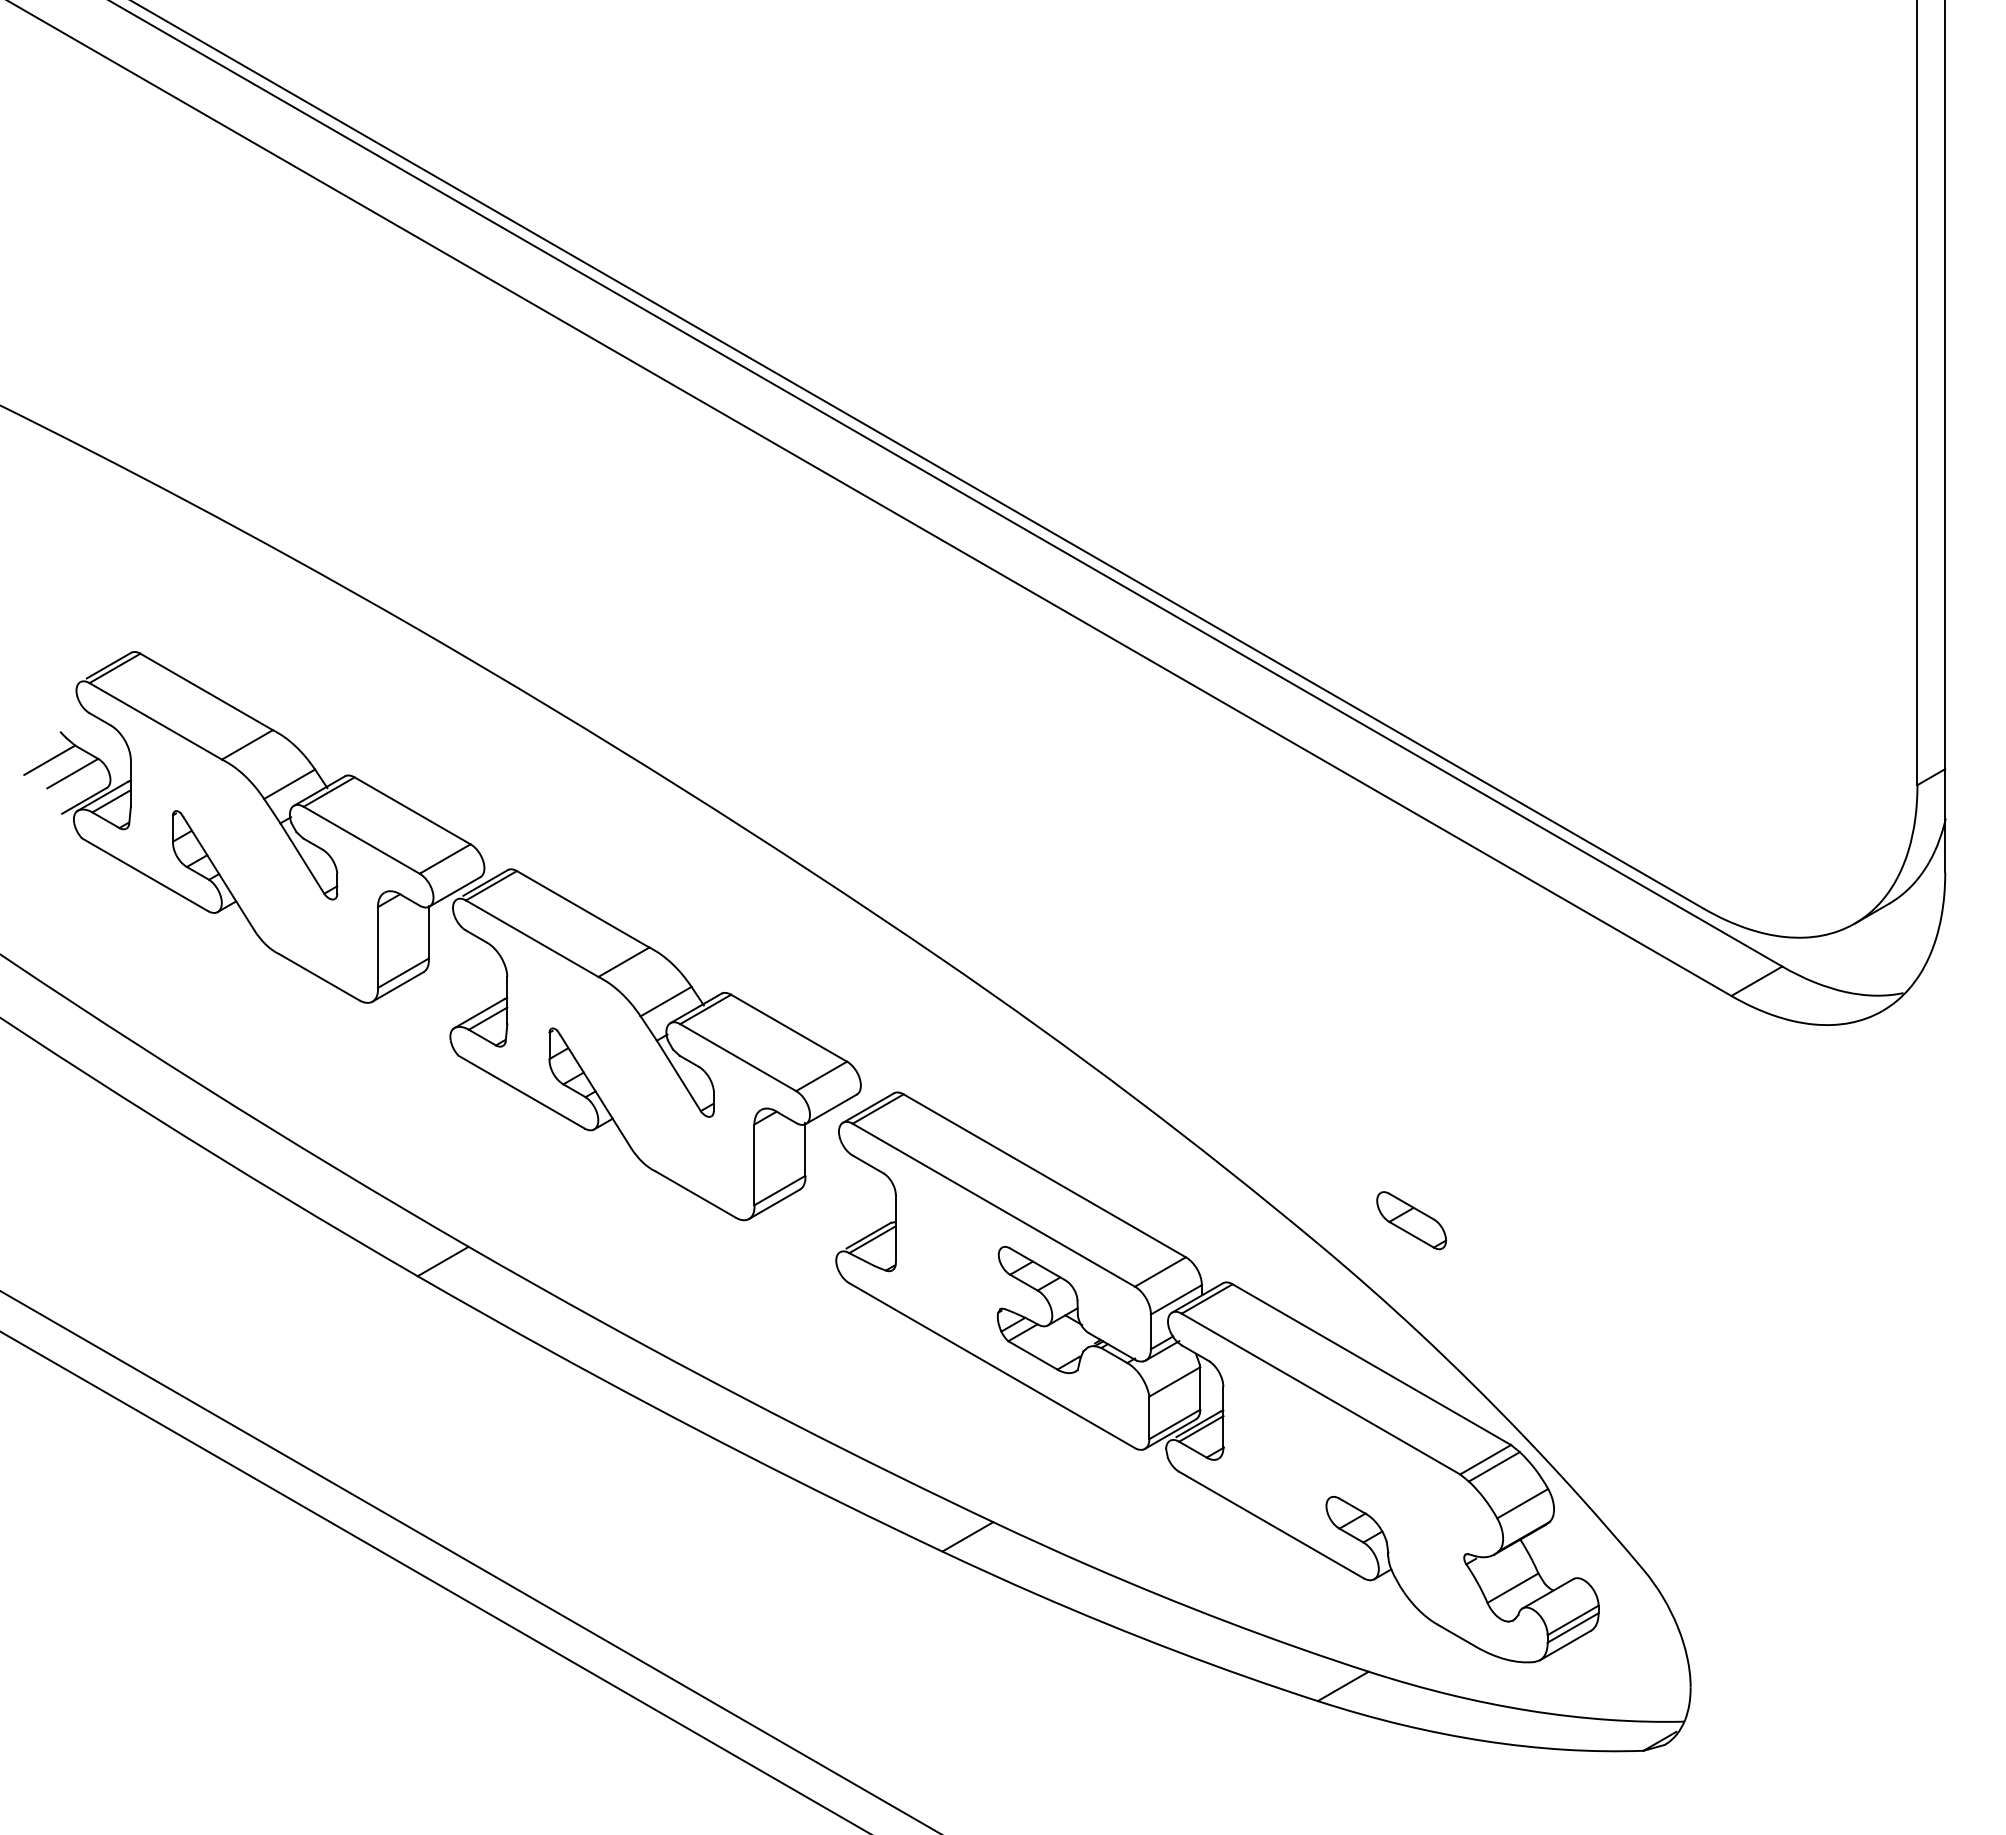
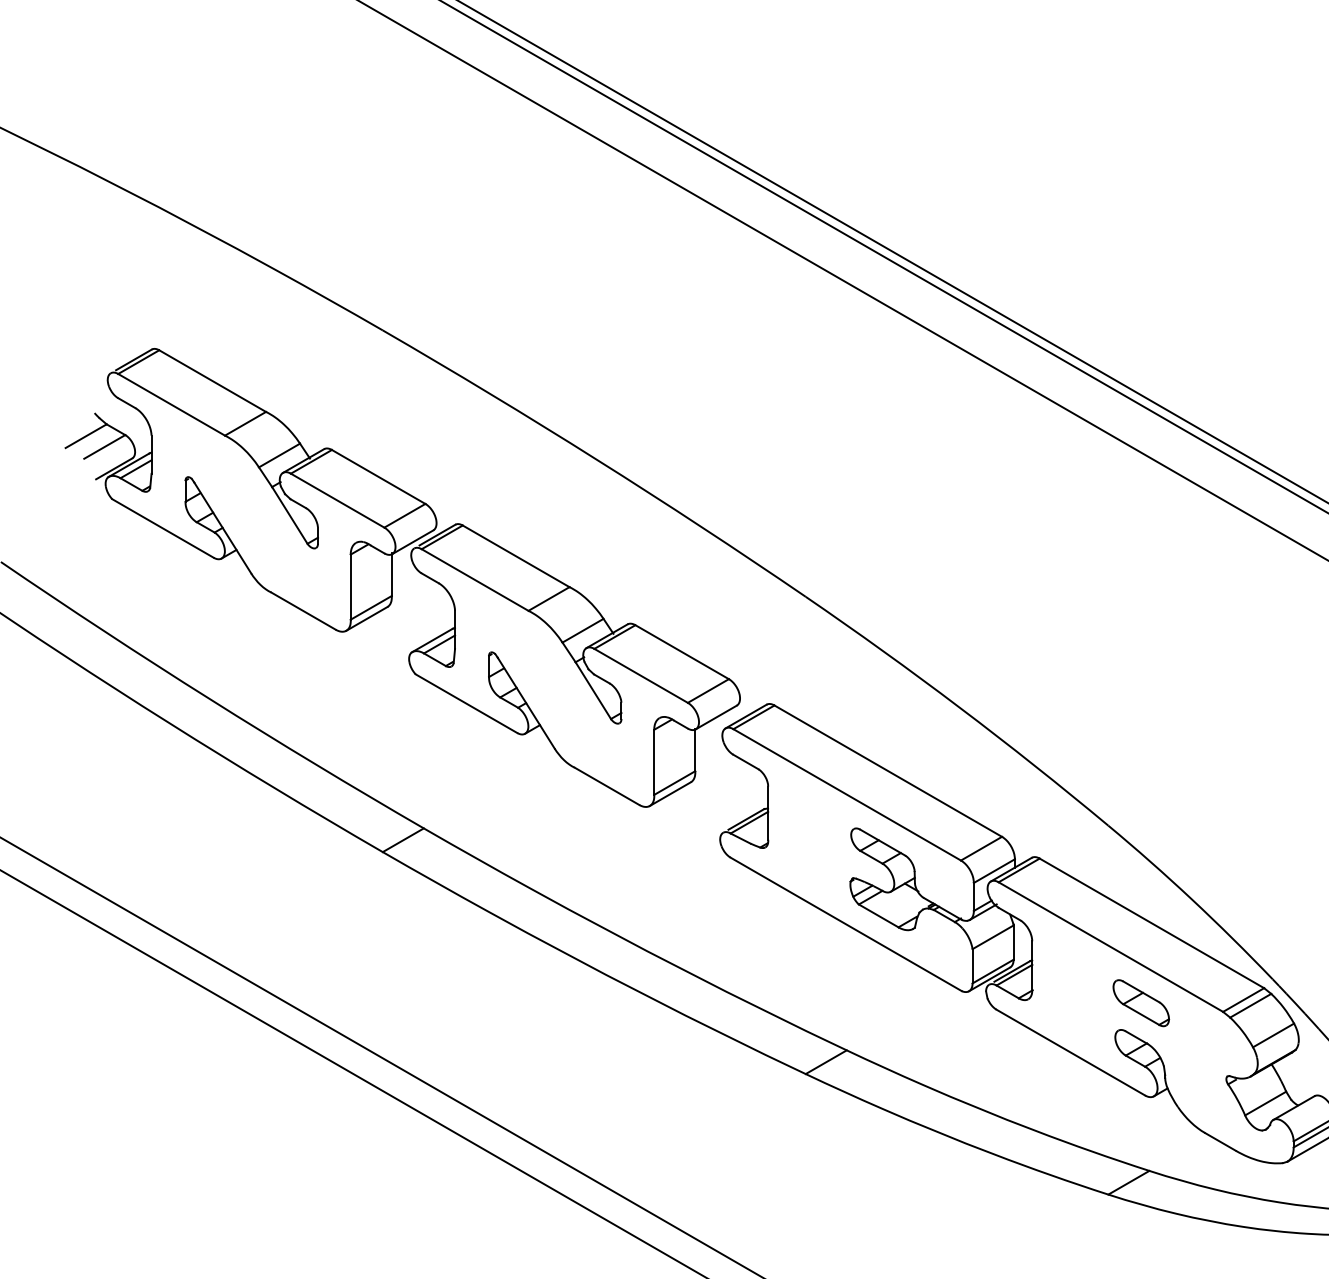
part: (1411, 1220) -> (1141, 1003), moved

